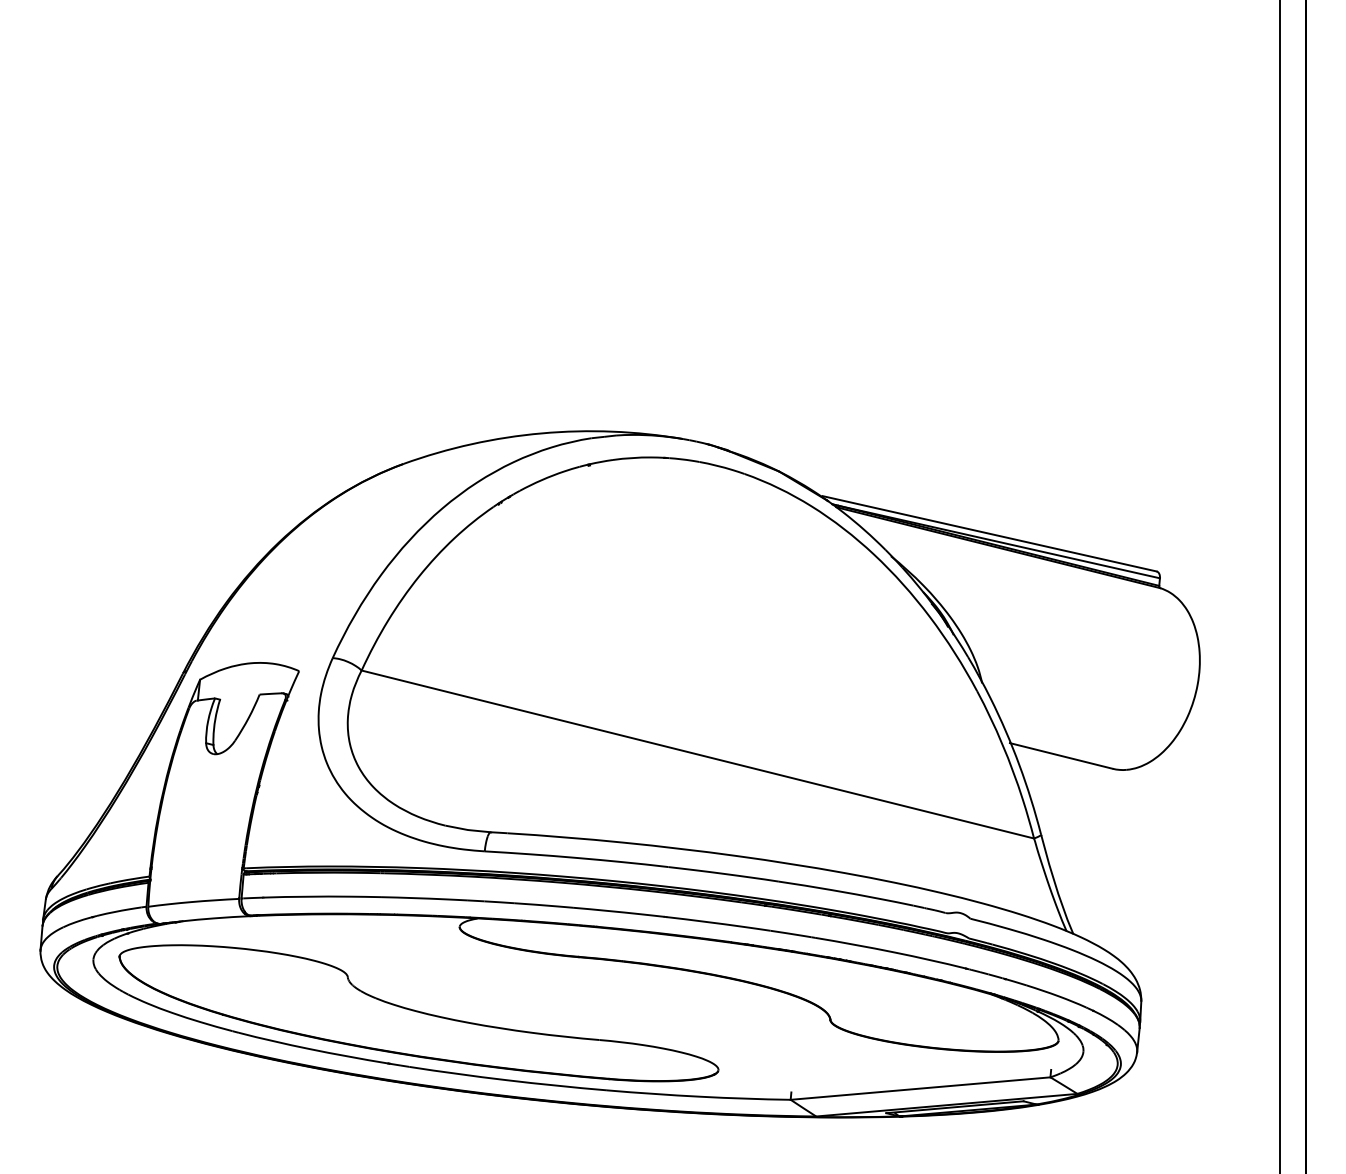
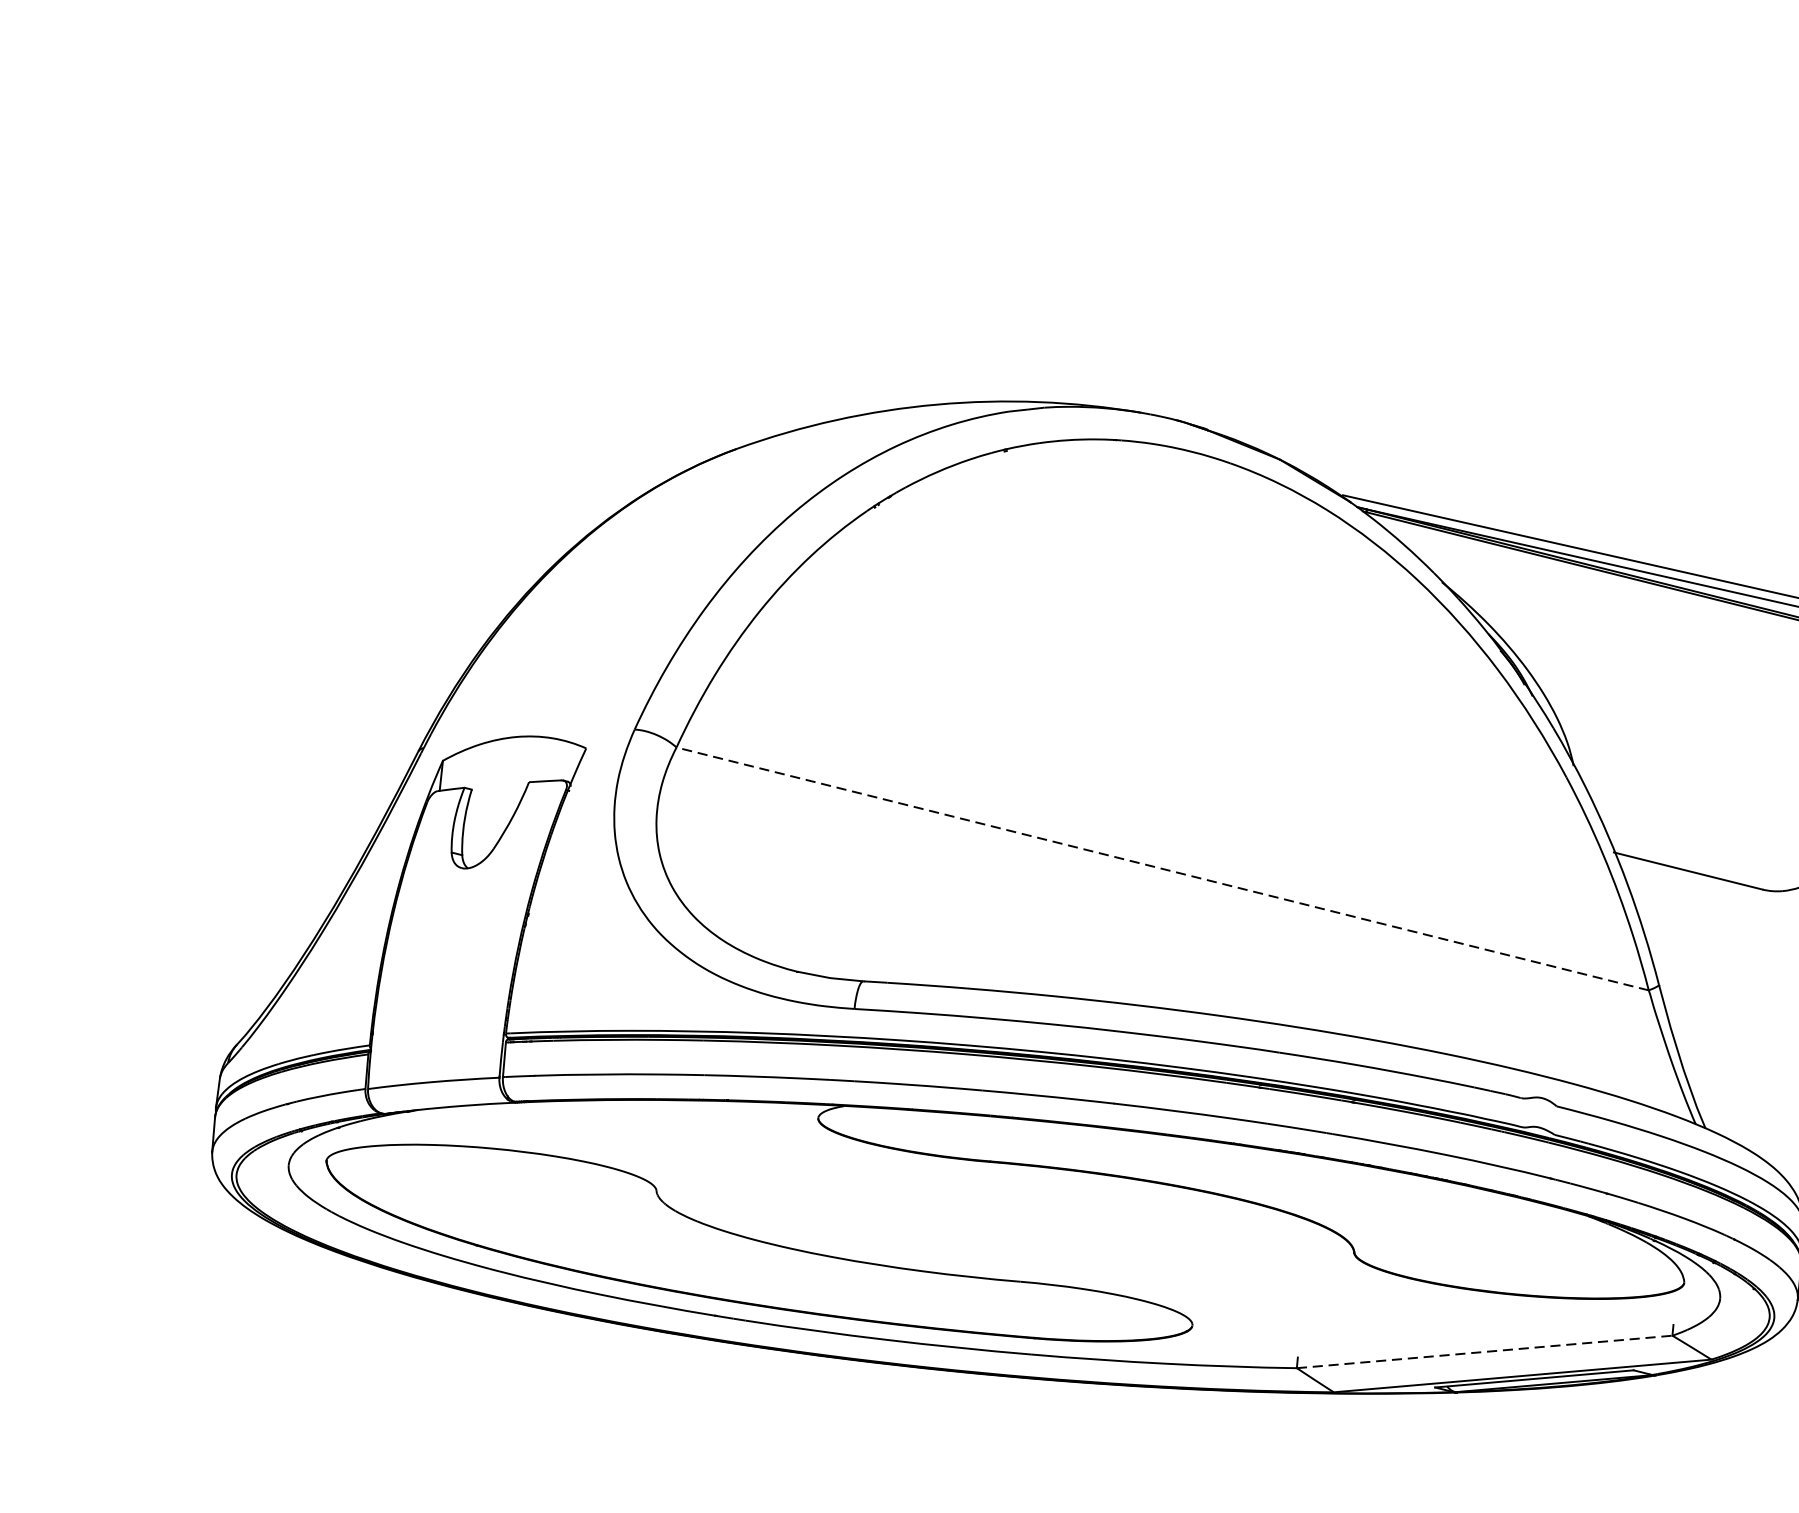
line: (697, 754) -> (1162, 868), solid -> dashed
line: (921, 1088) -> (1486, 1351), solid -> dashed

